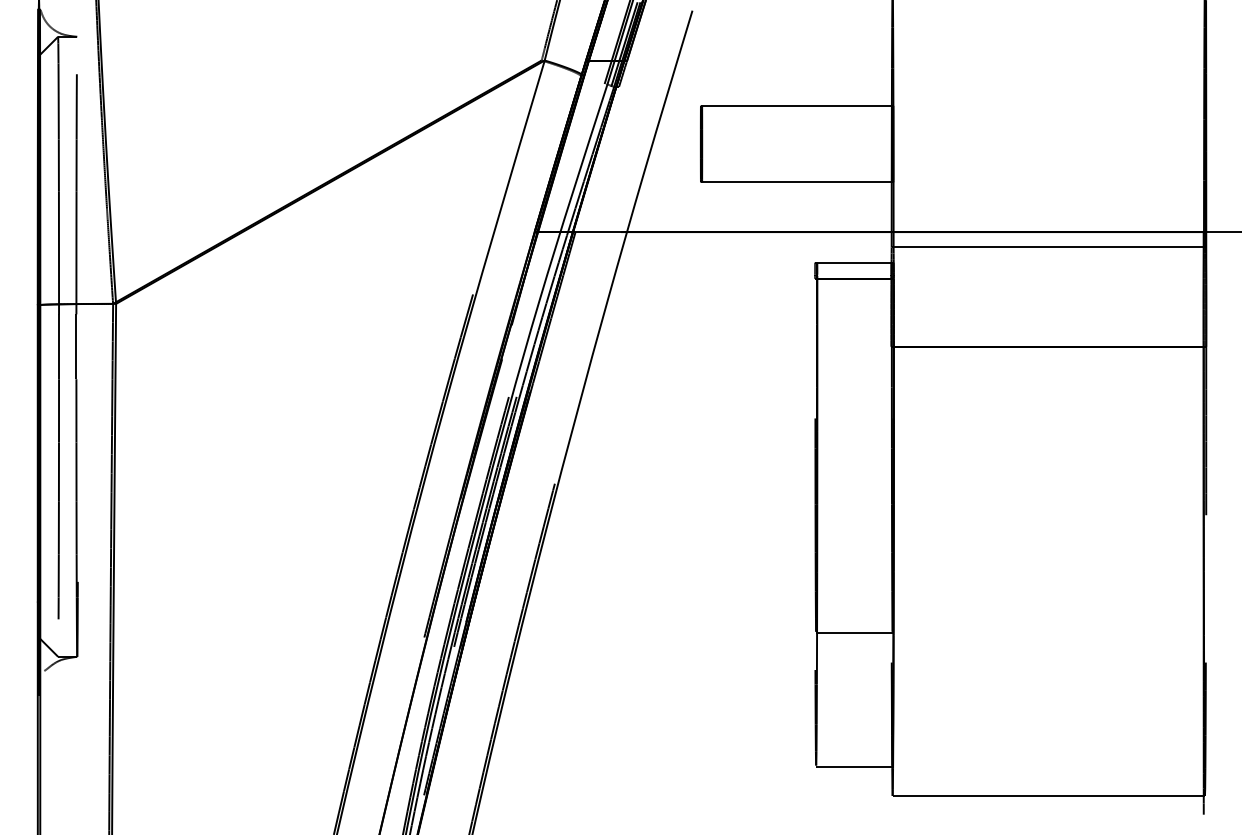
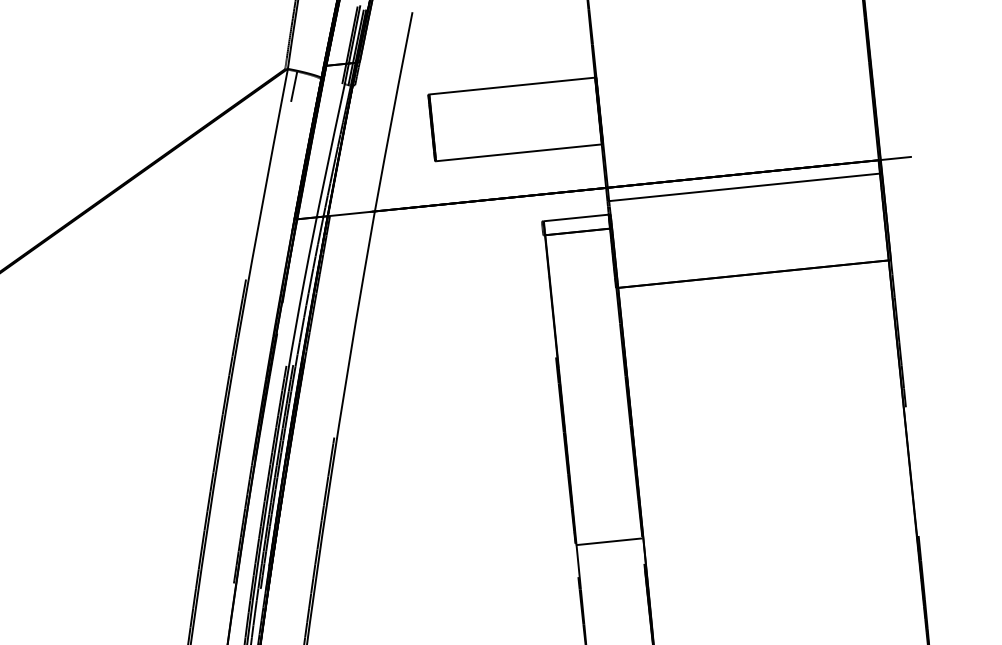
line: (549, 81) -> (293, 86), added

